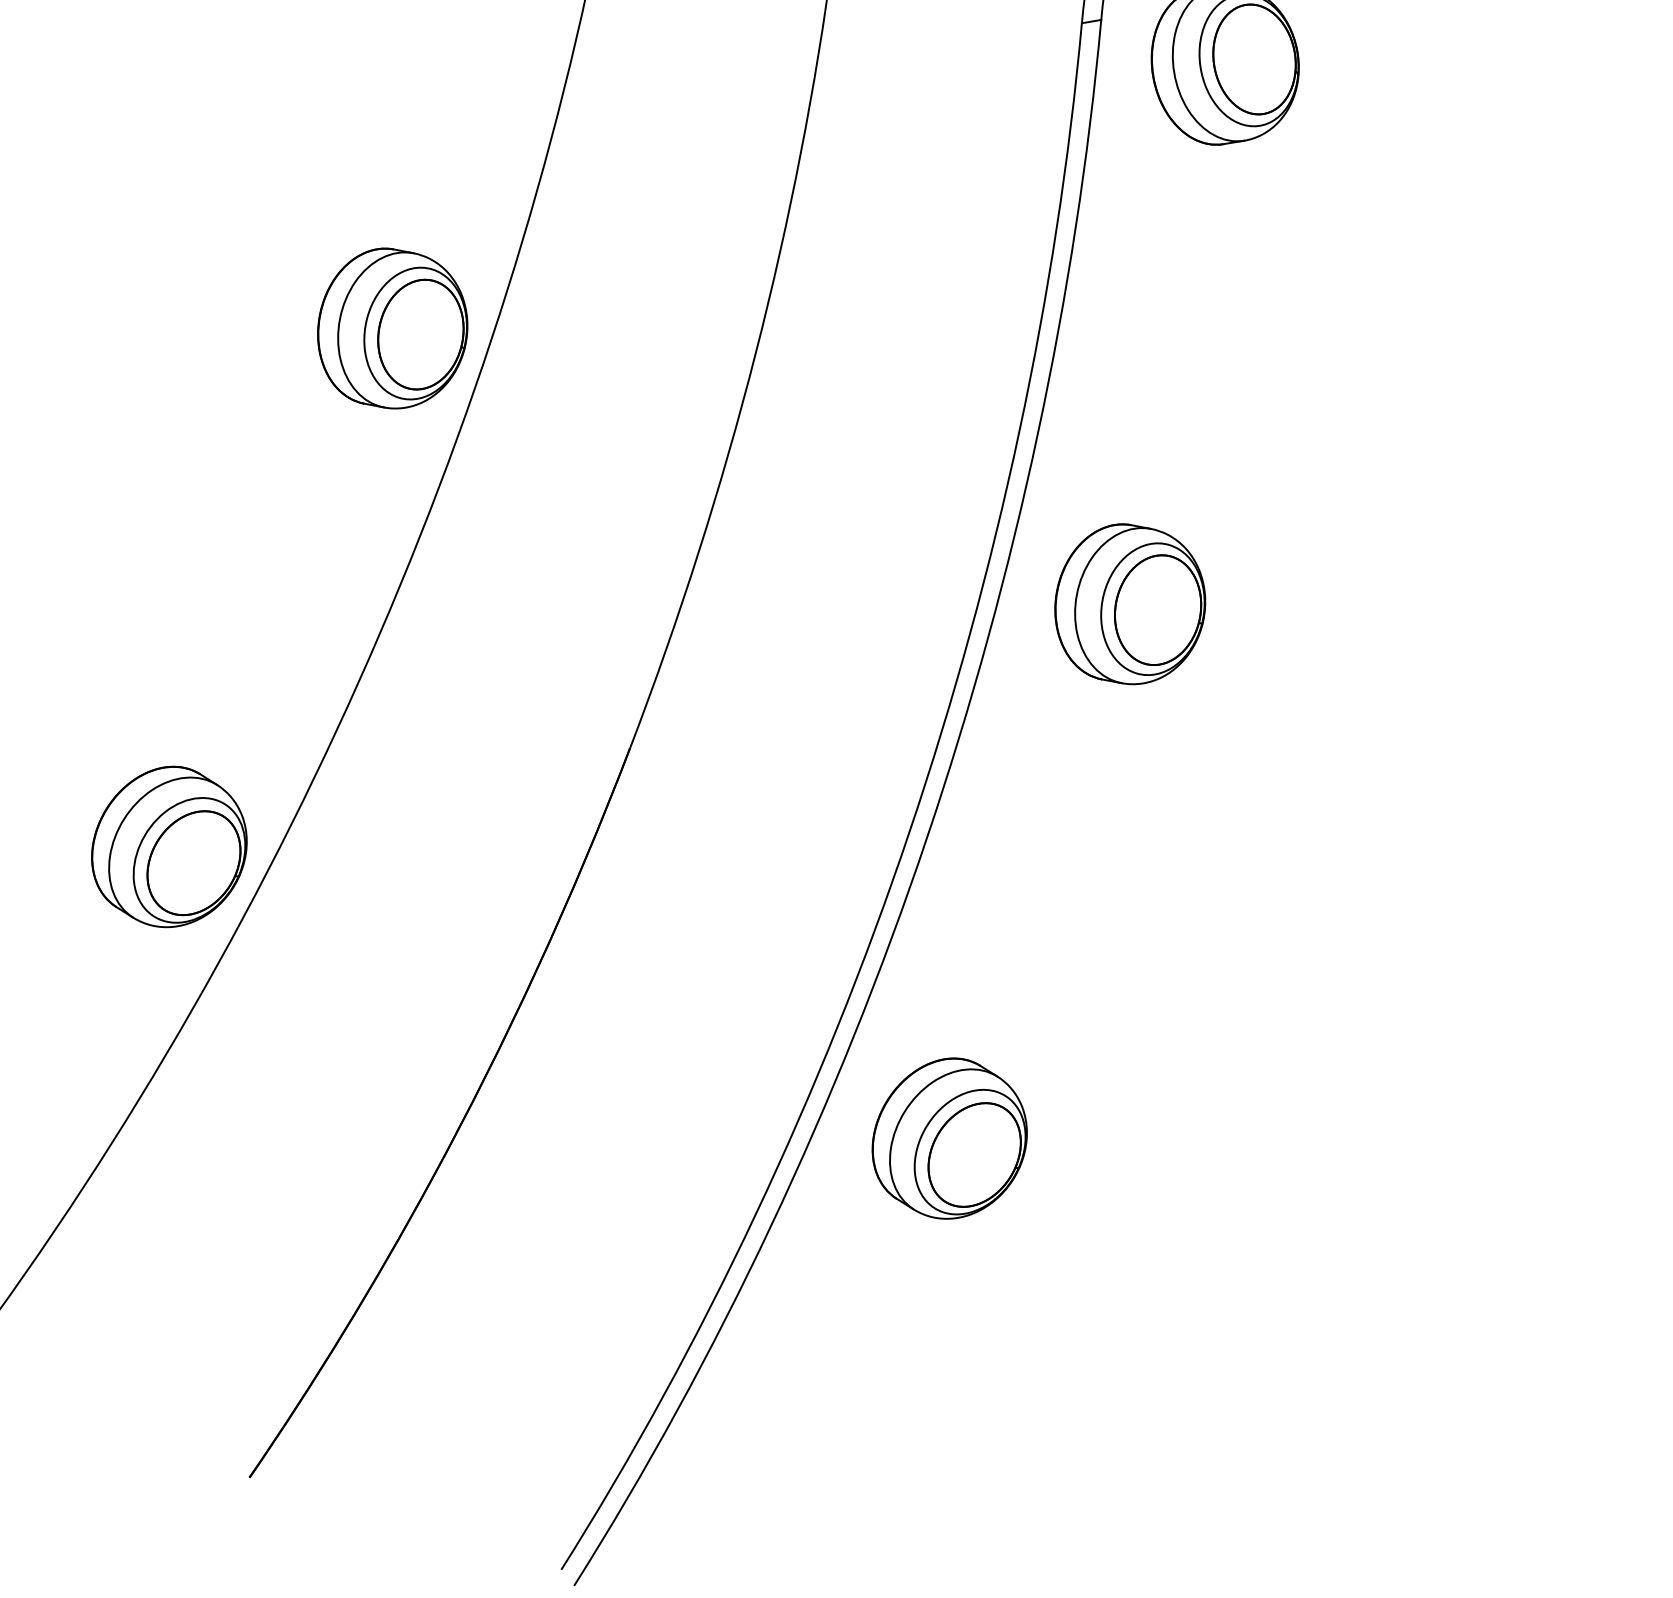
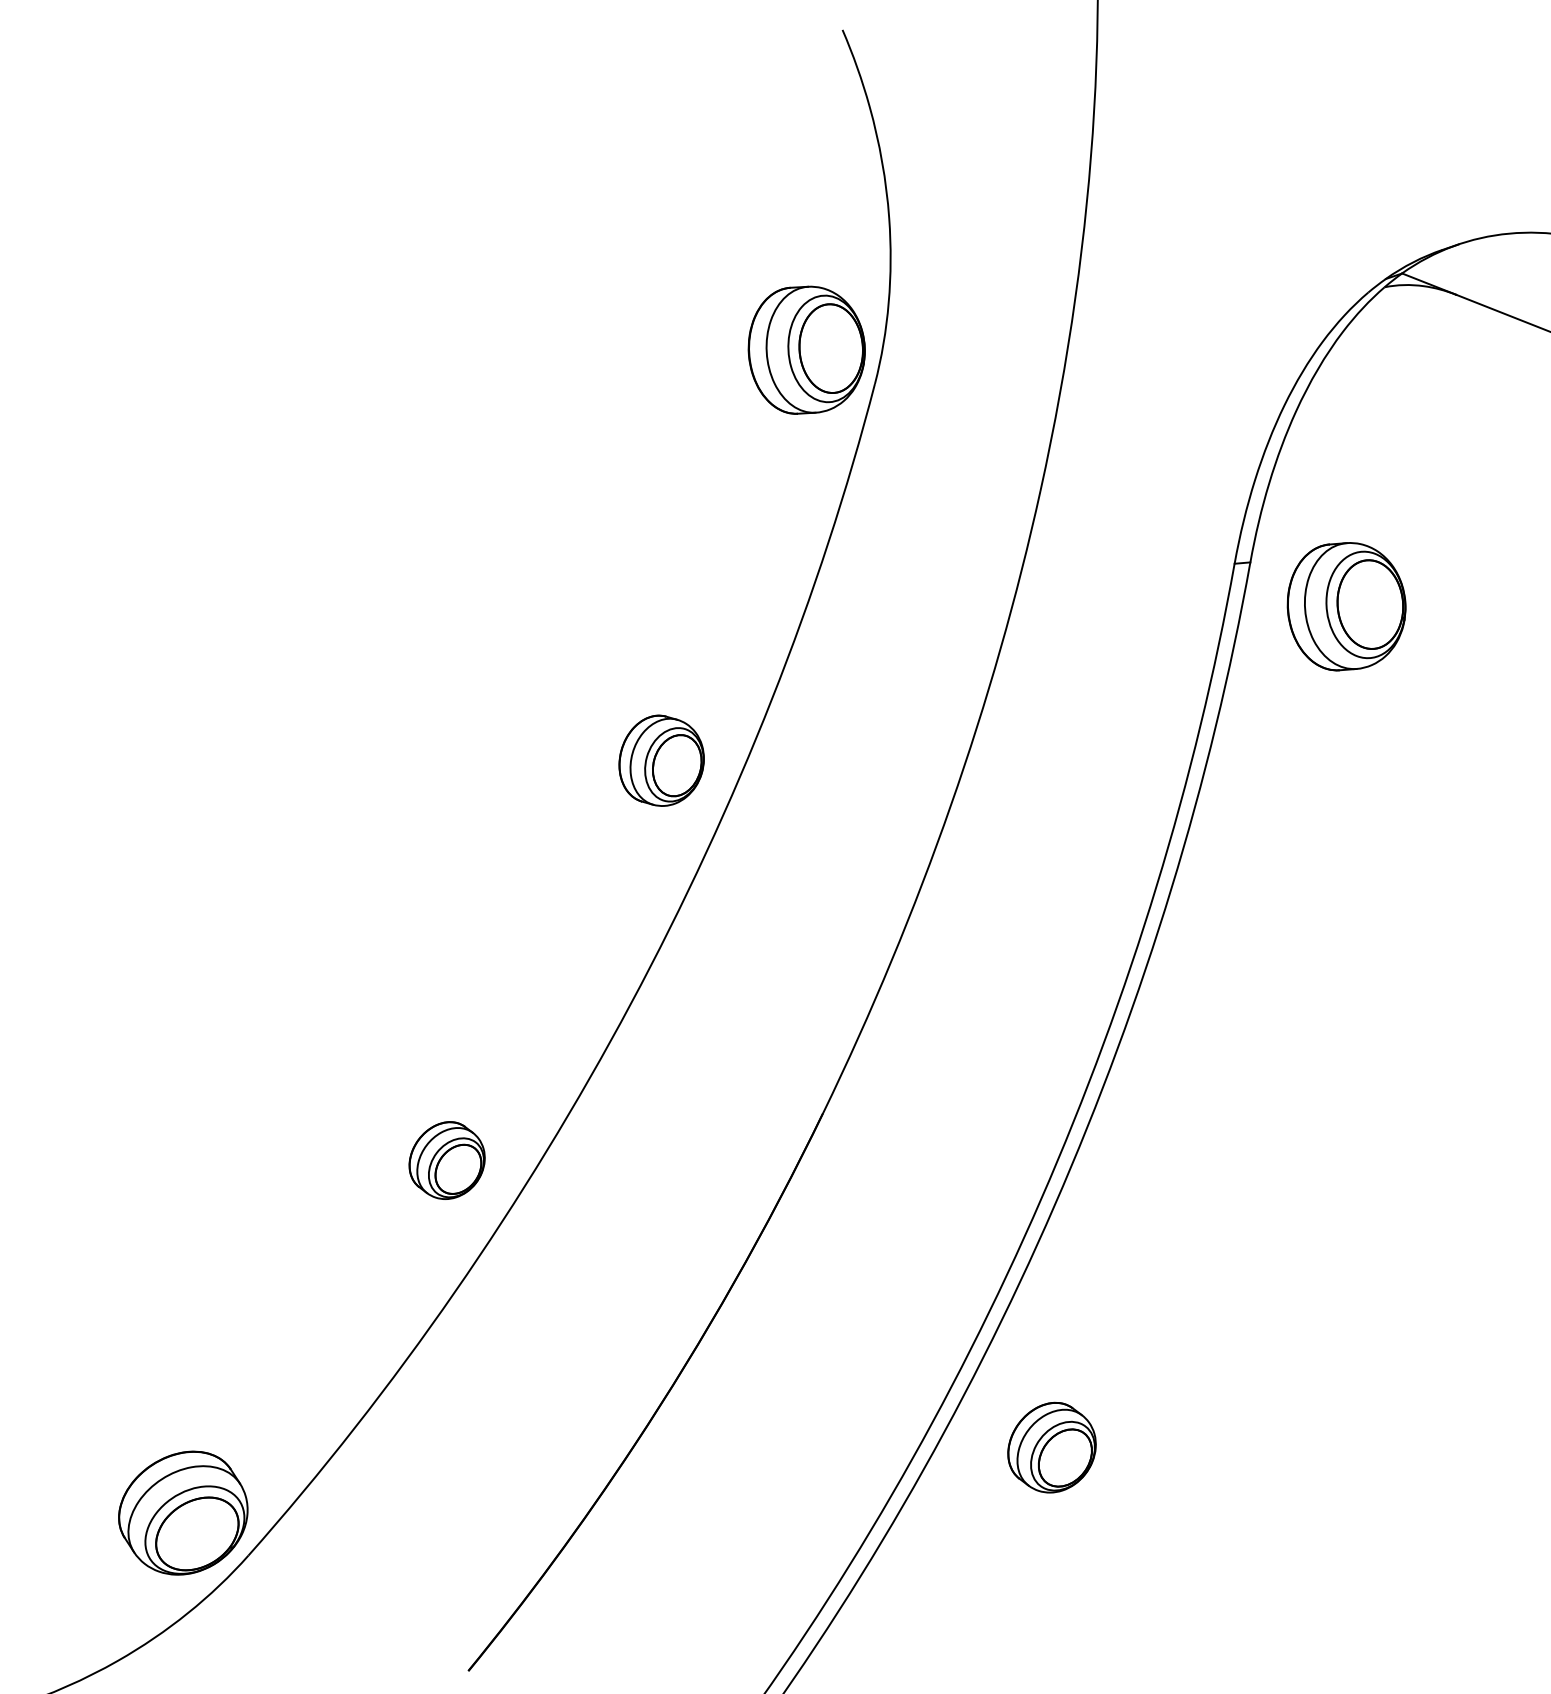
part: (392, 328) -> (661, 760), size x0.7
part: (1128, 603) -> (1232, 1031), removed
part: (168, 846) -> (446, 1160), size x0.6
part: (948, 1138) -> (1051, 1447), size x0.7

